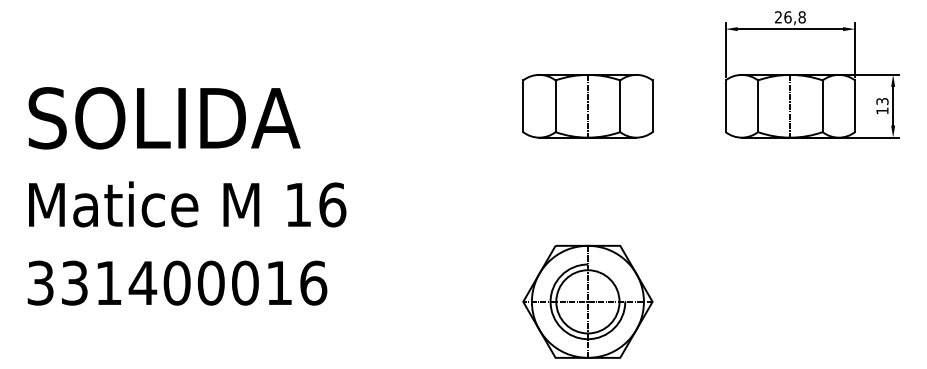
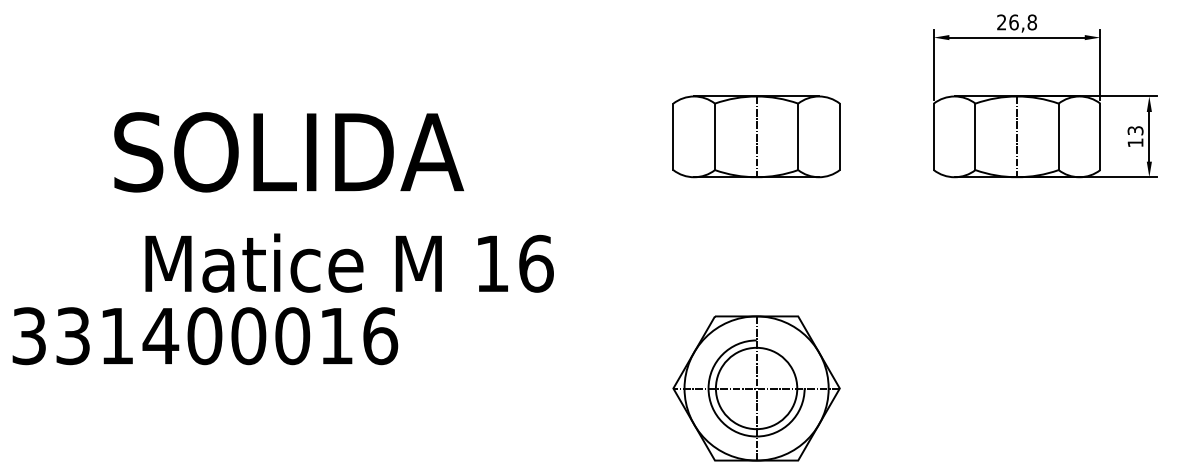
text: (164, 118) -> (288, 152), moved
text: (187, 204) -> (349, 263), moved
text: (177, 282) -> (205, 335), moved

